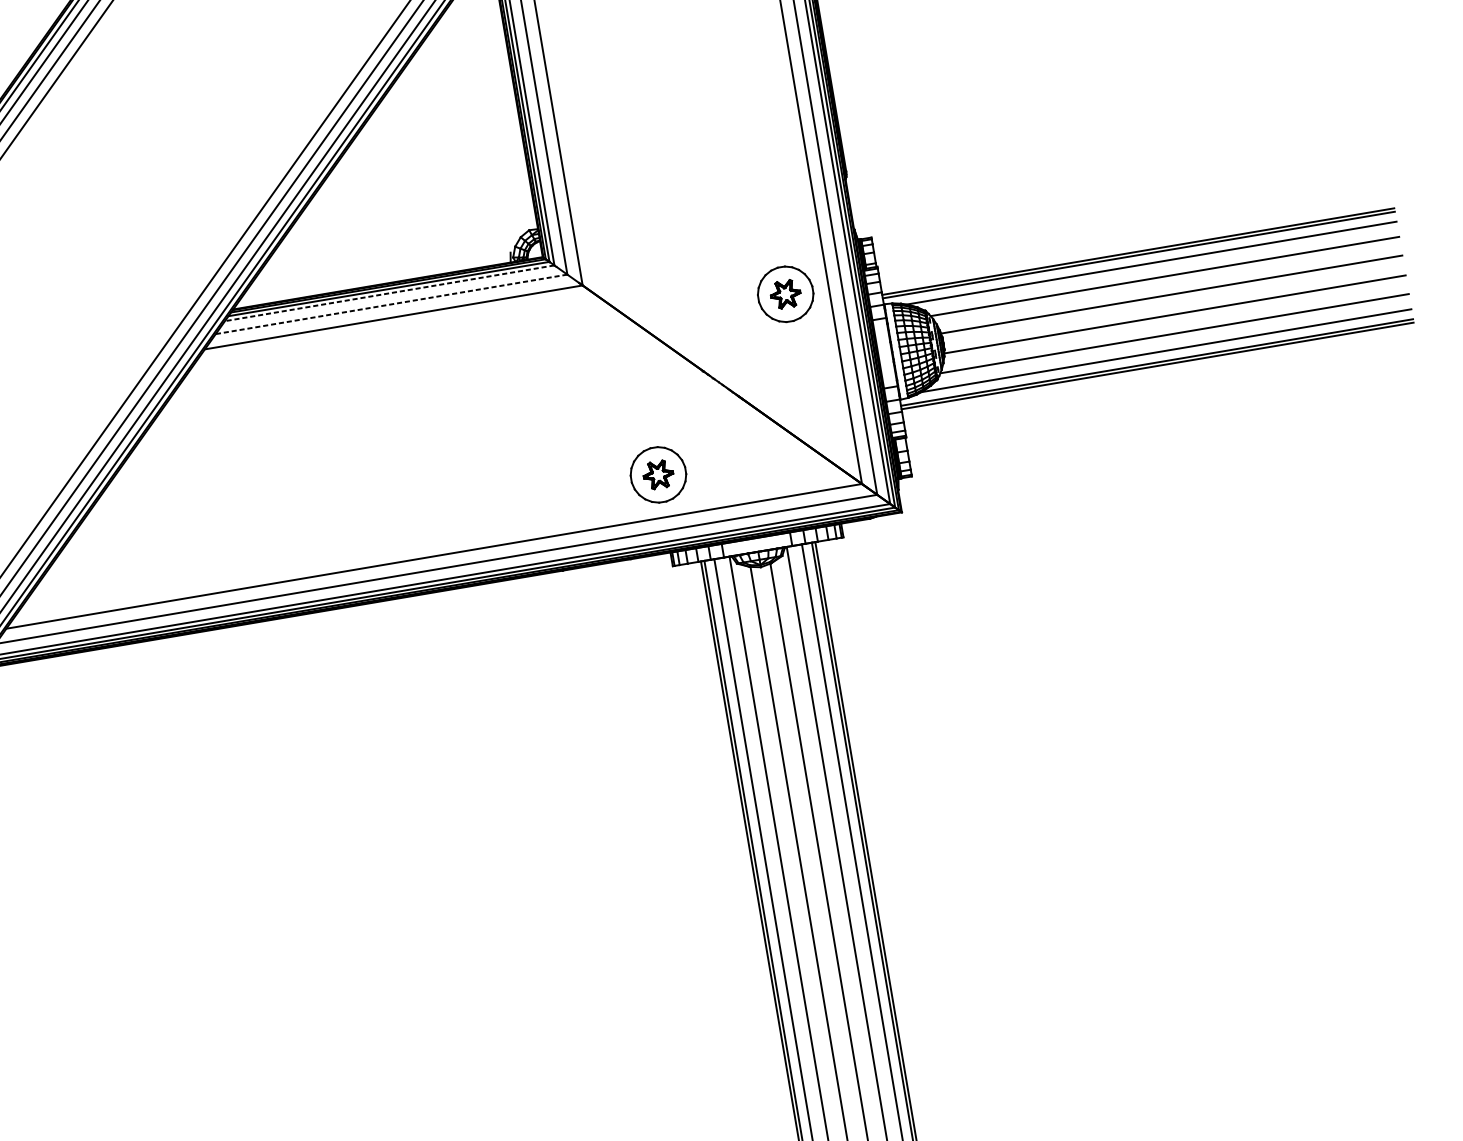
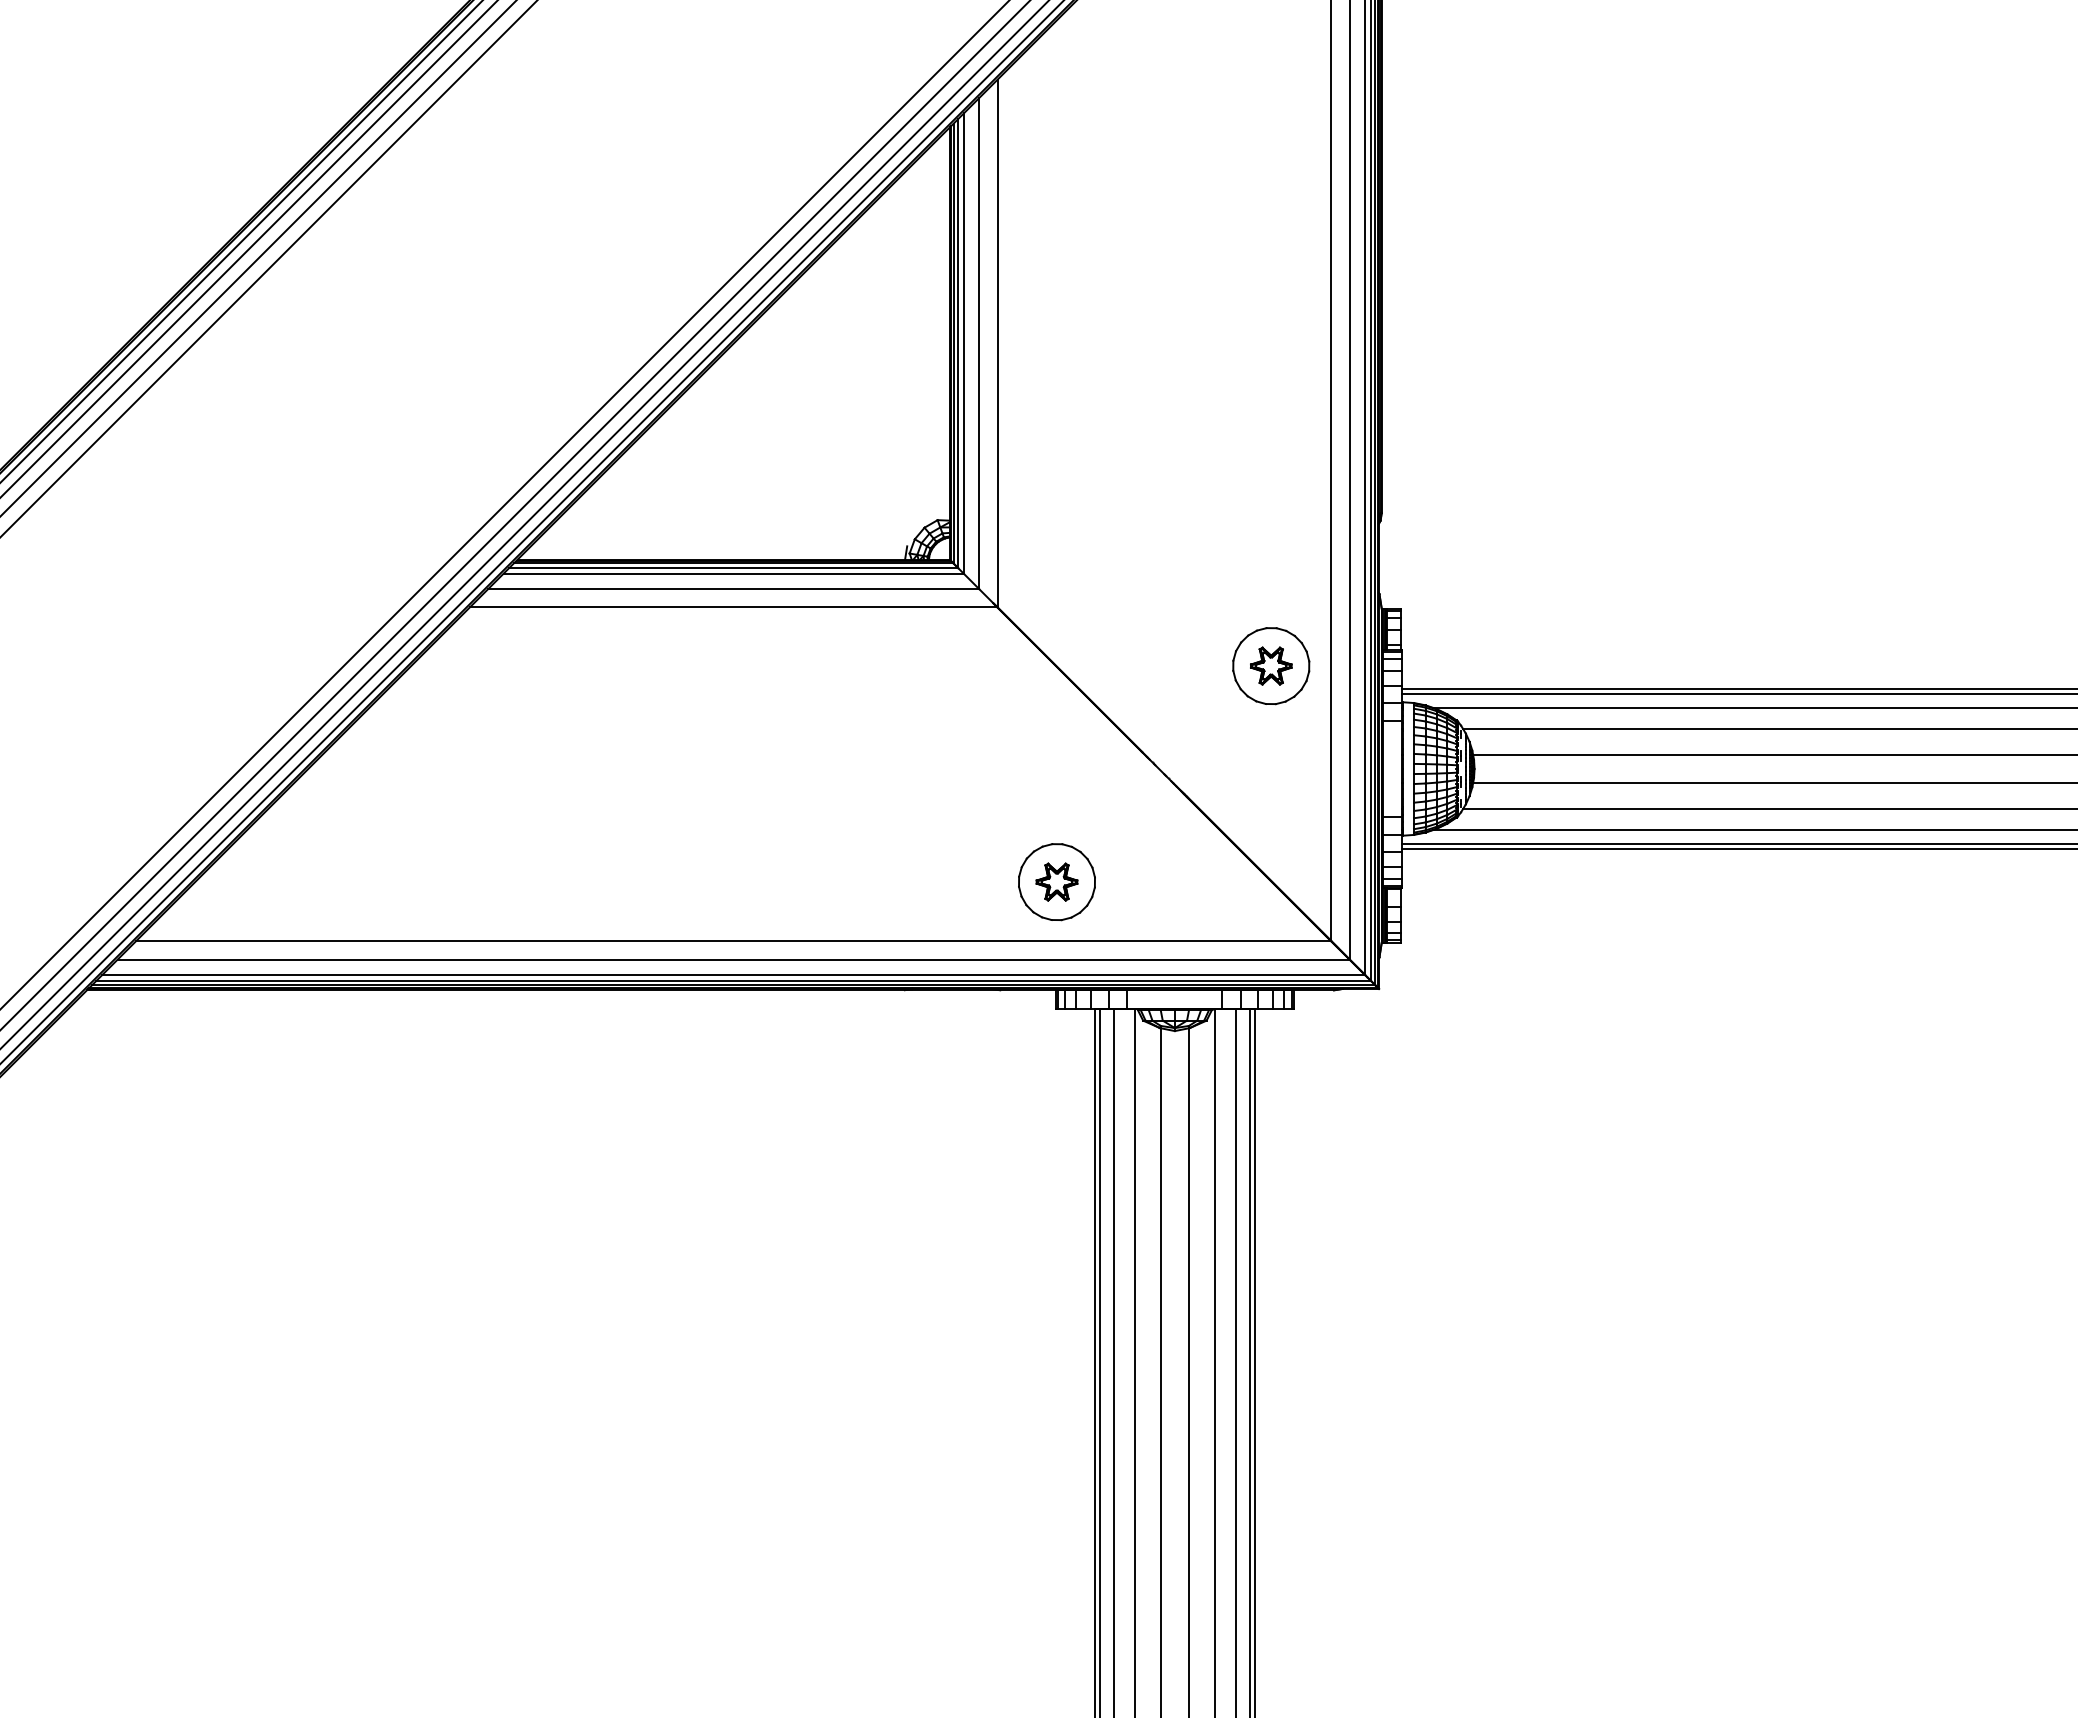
line: (389, 293) -> (733, 573), dashed -> solid
line: (391, 304) -> (733, 589), dashed -> solid

